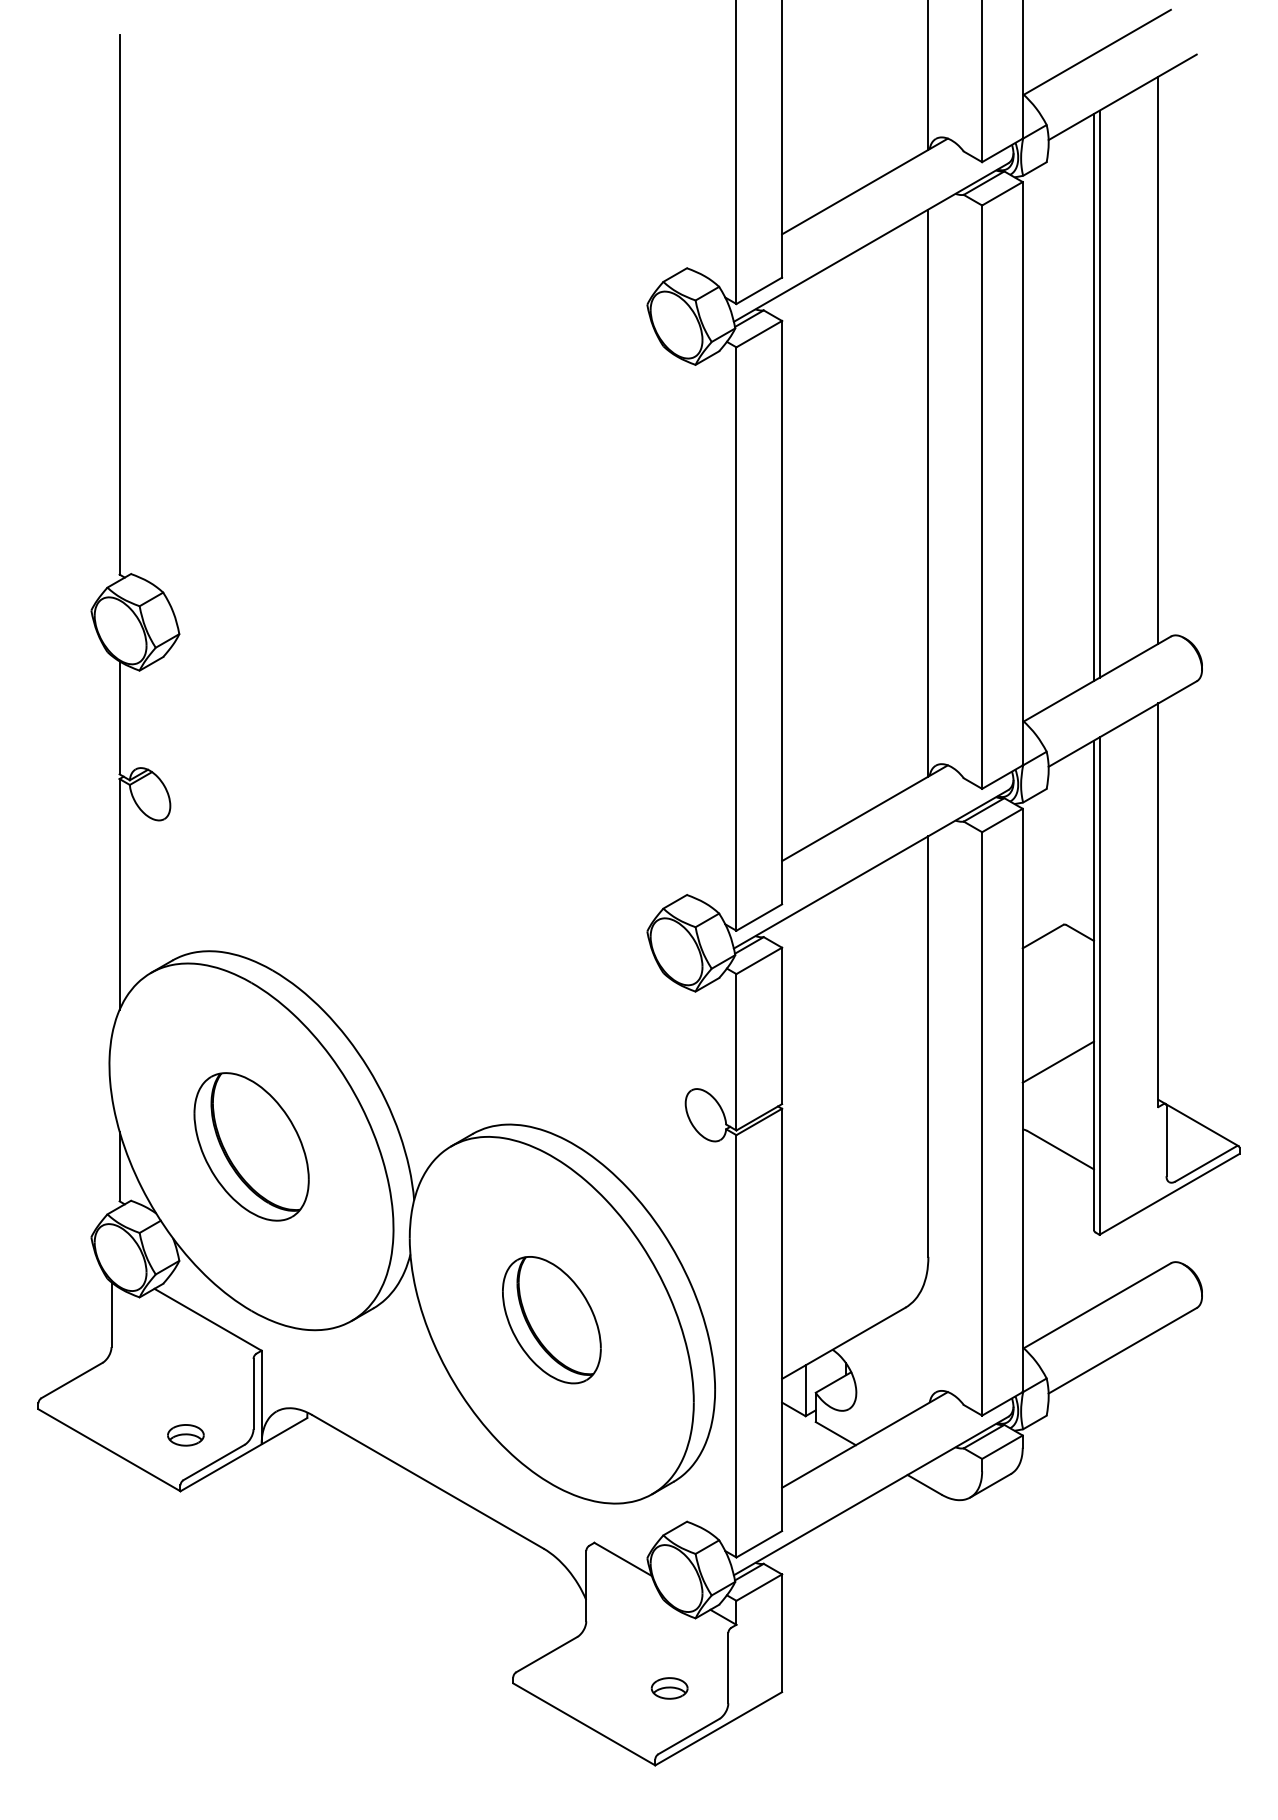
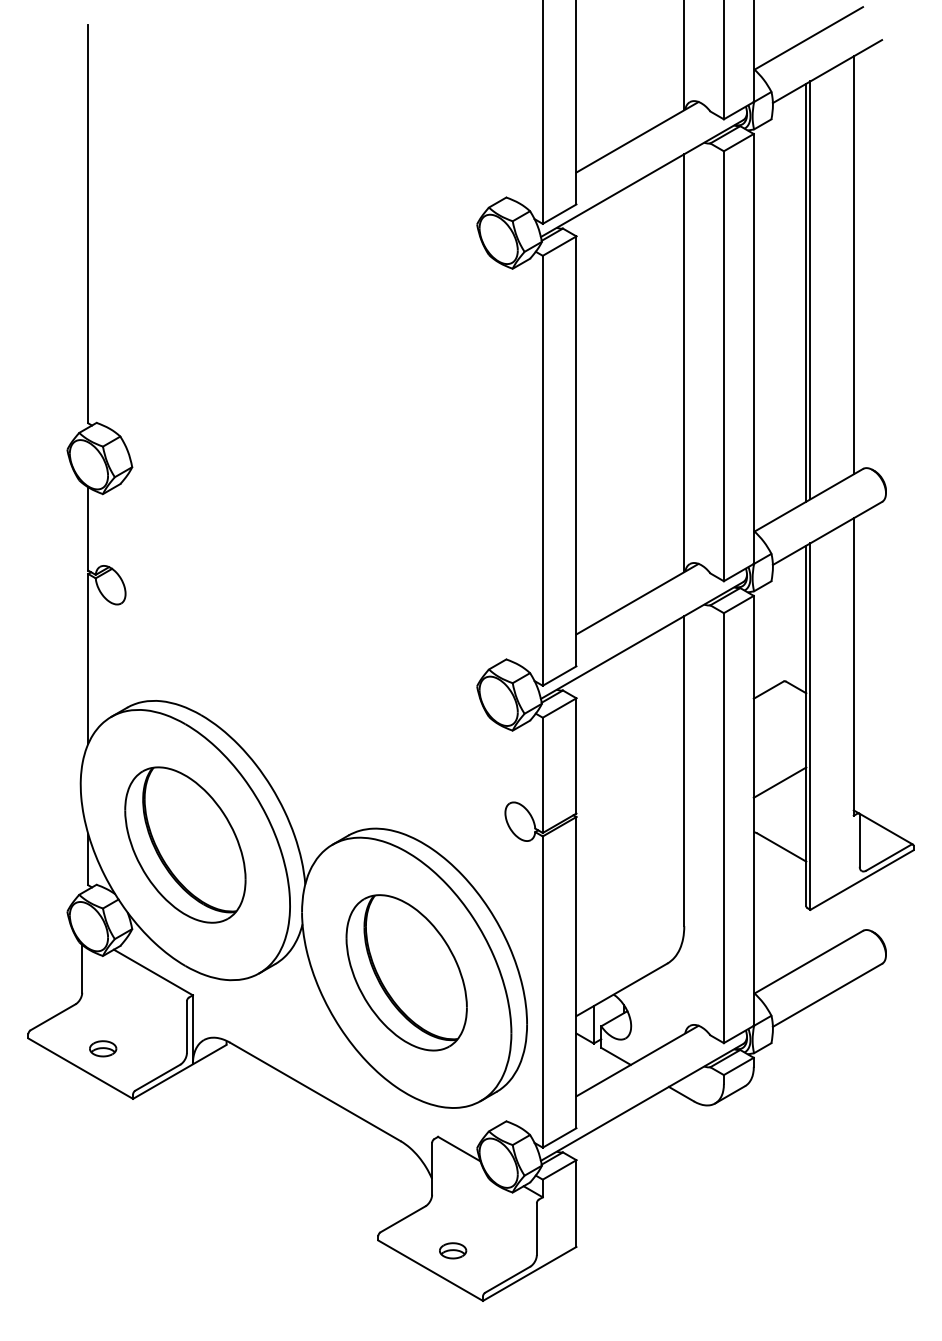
part: (251, 1146) -> (185, 844), size x1.43
part: (551, 1319) -> (406, 972), size x1.67
part: (185, 1435) -> (102, 1048), moved
part: (669, 1688) -> (452, 1250), moved

